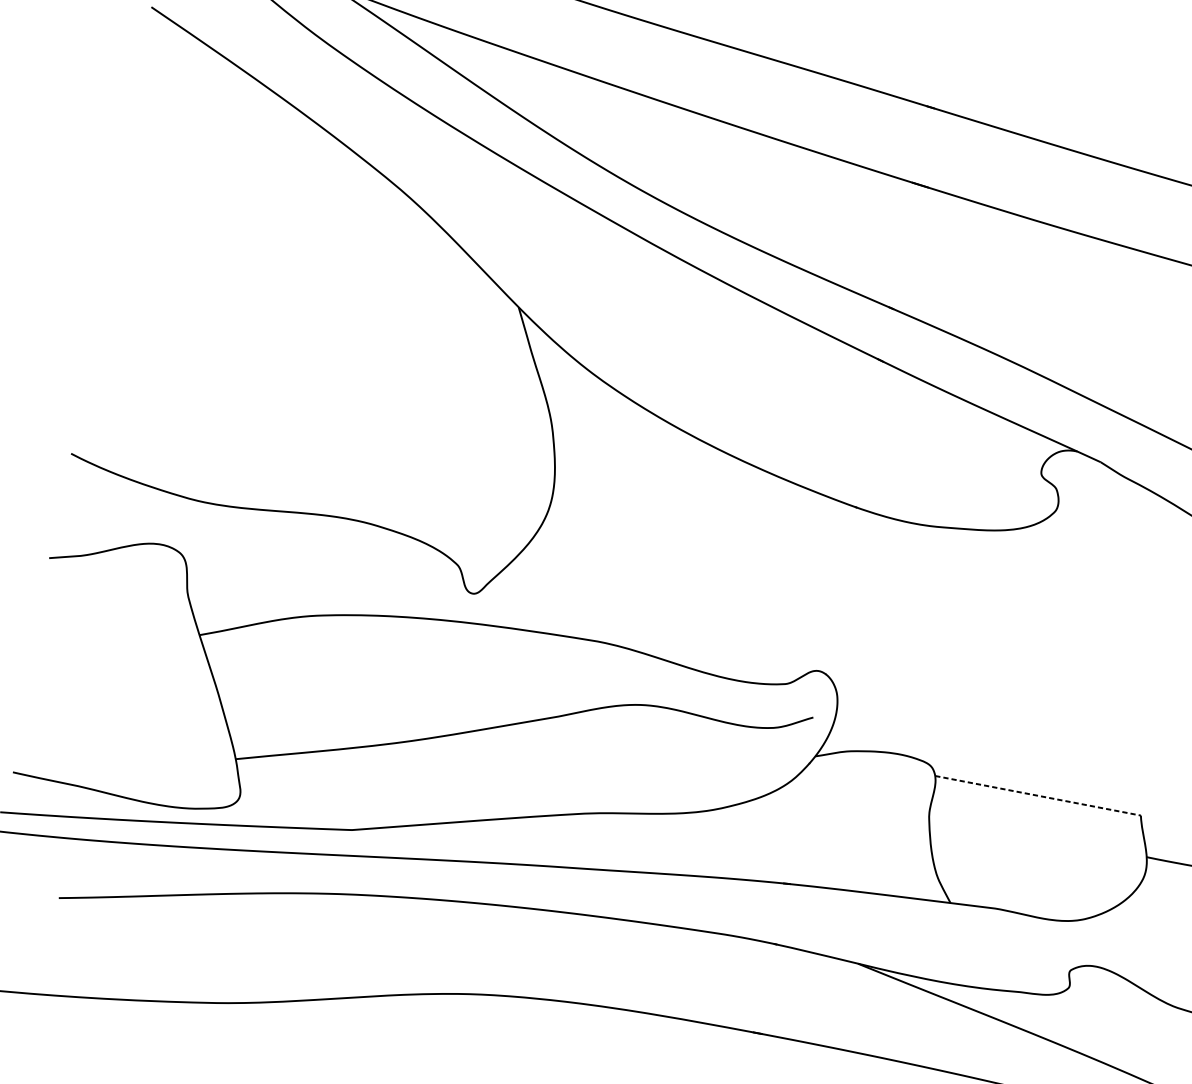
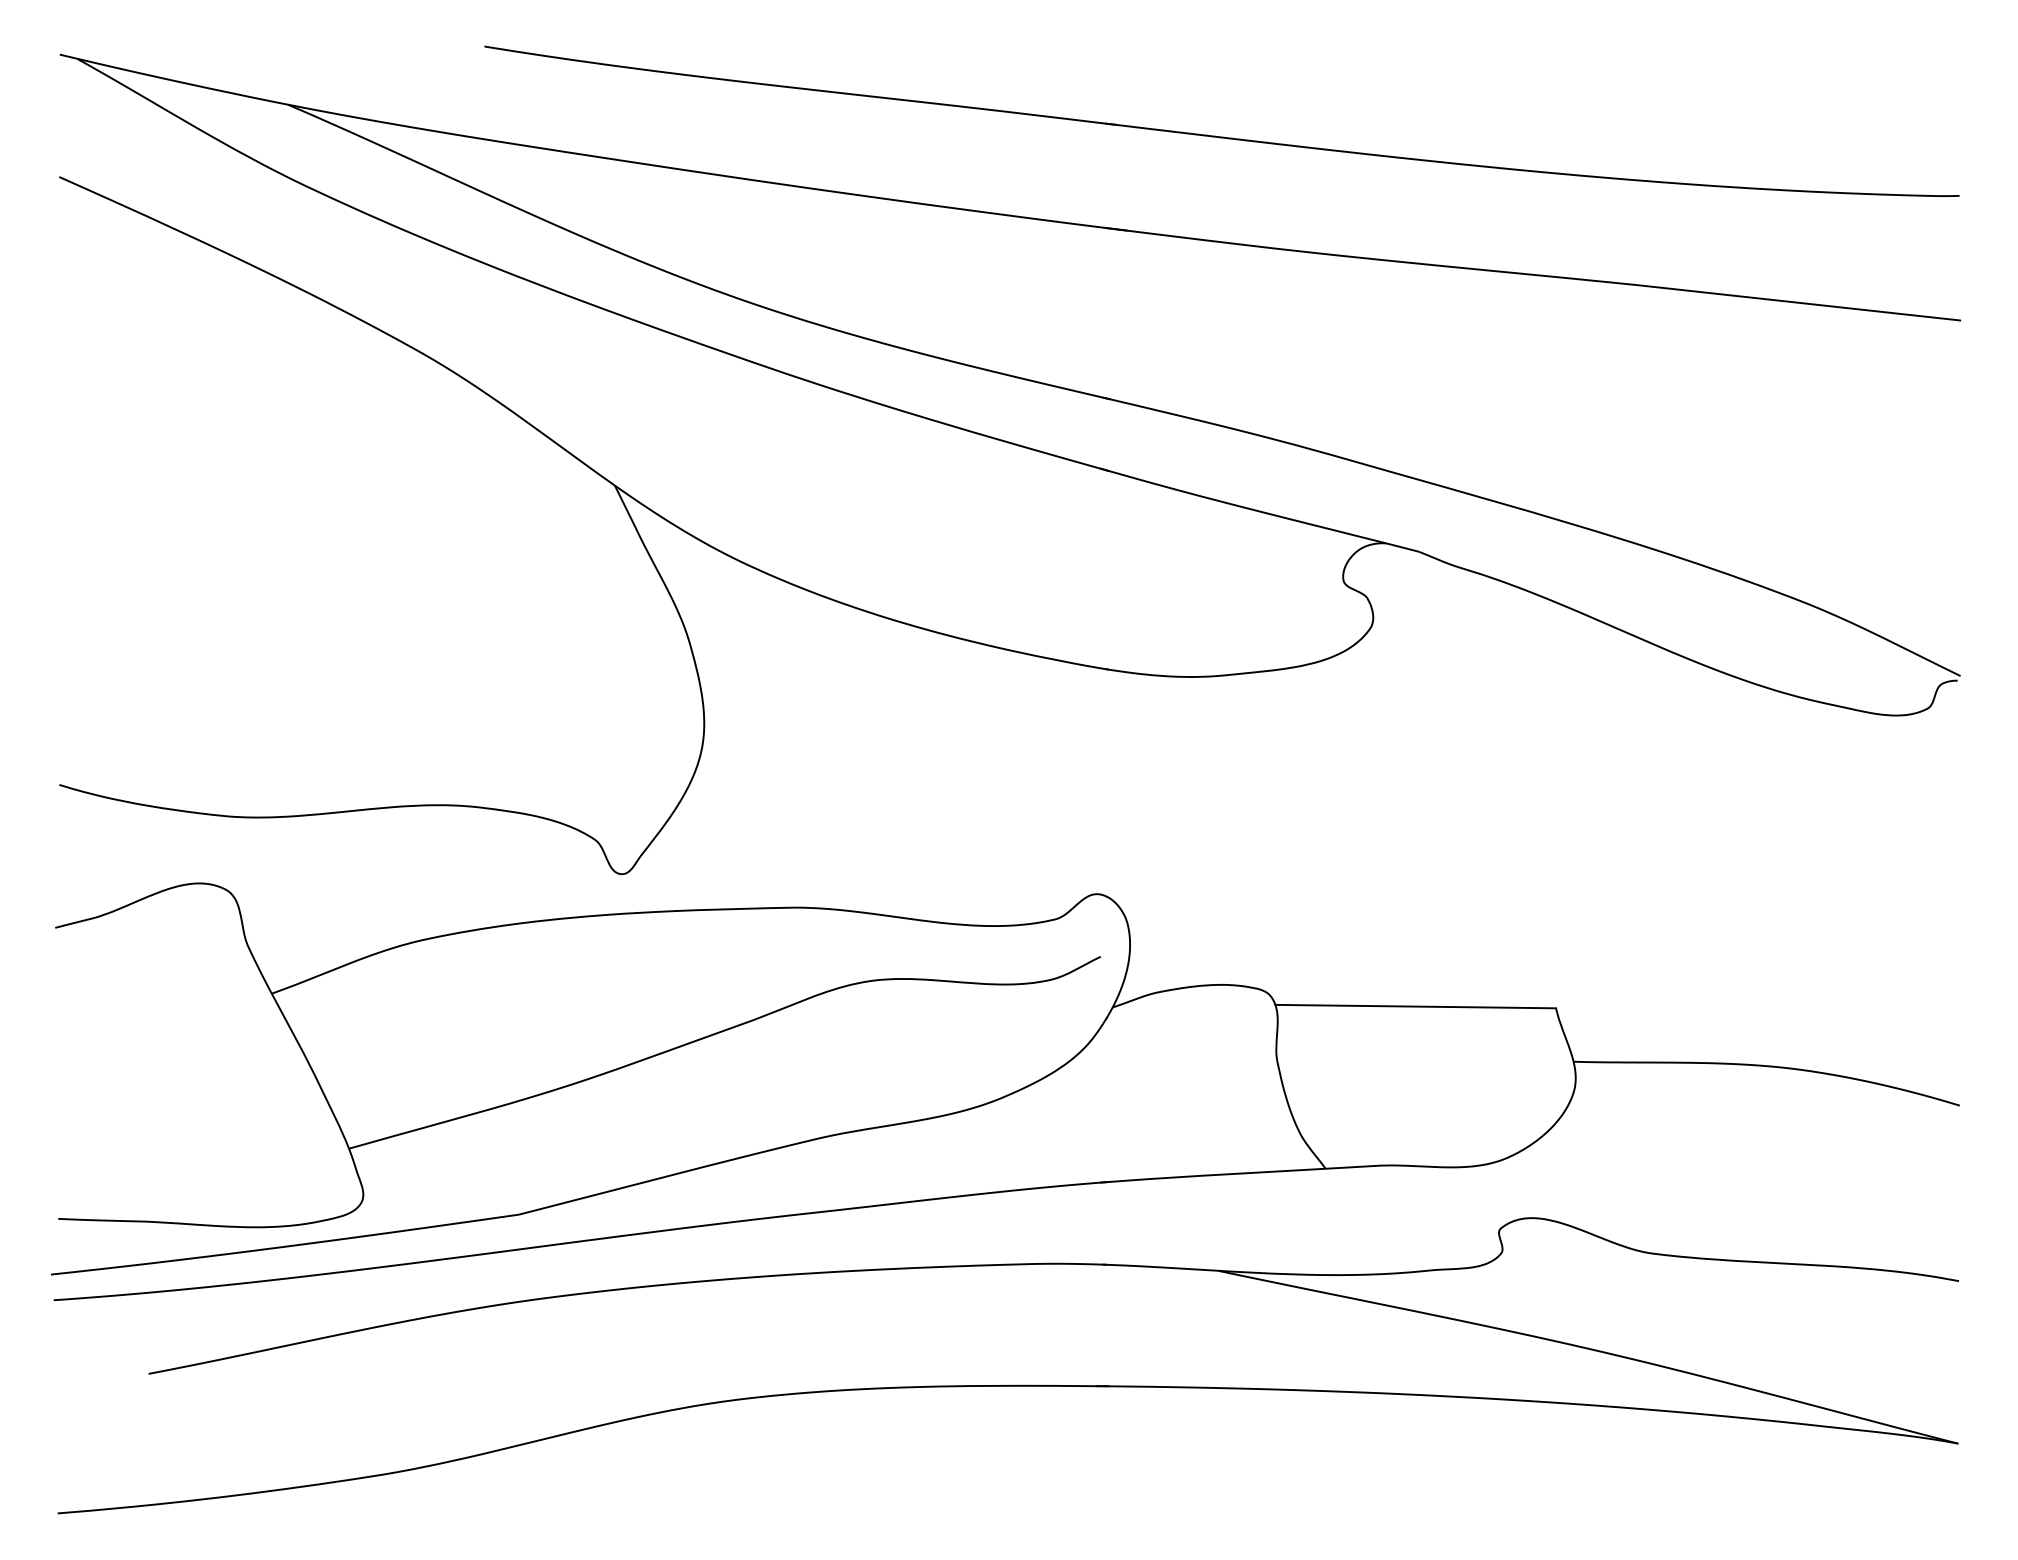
line: (1038, 795) -> (1416, 1006), dashed -> solid

